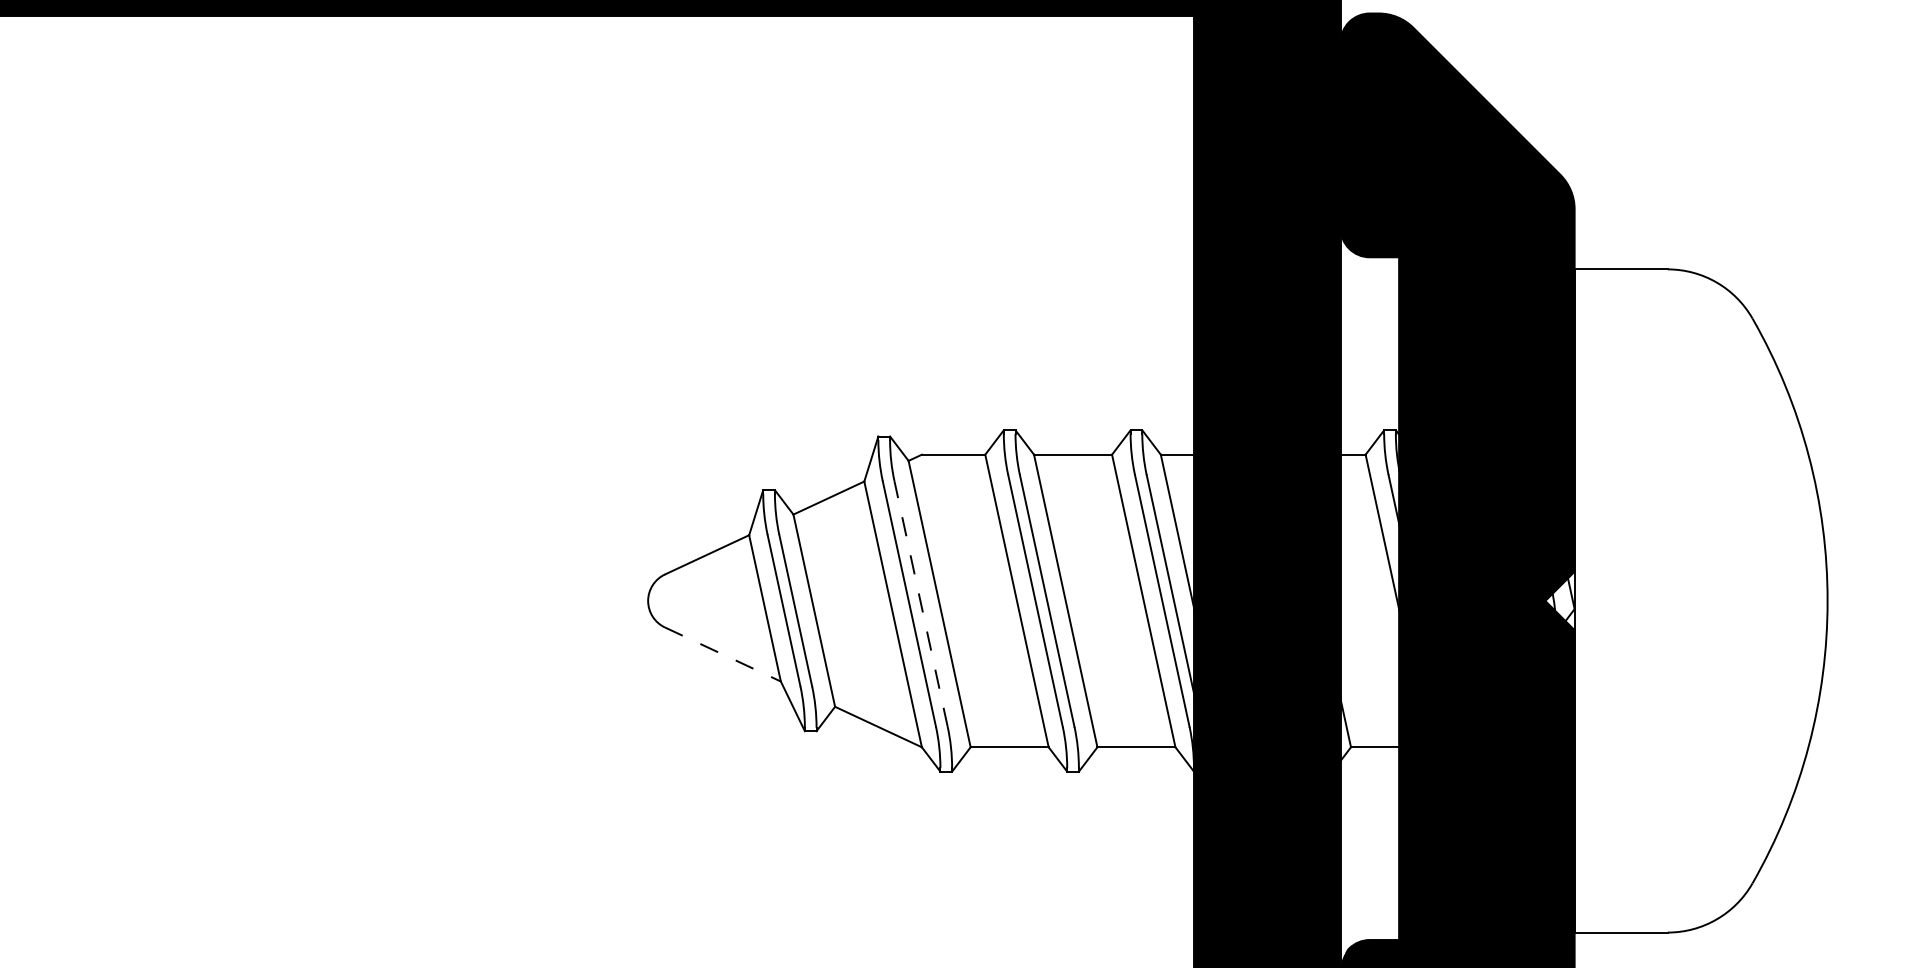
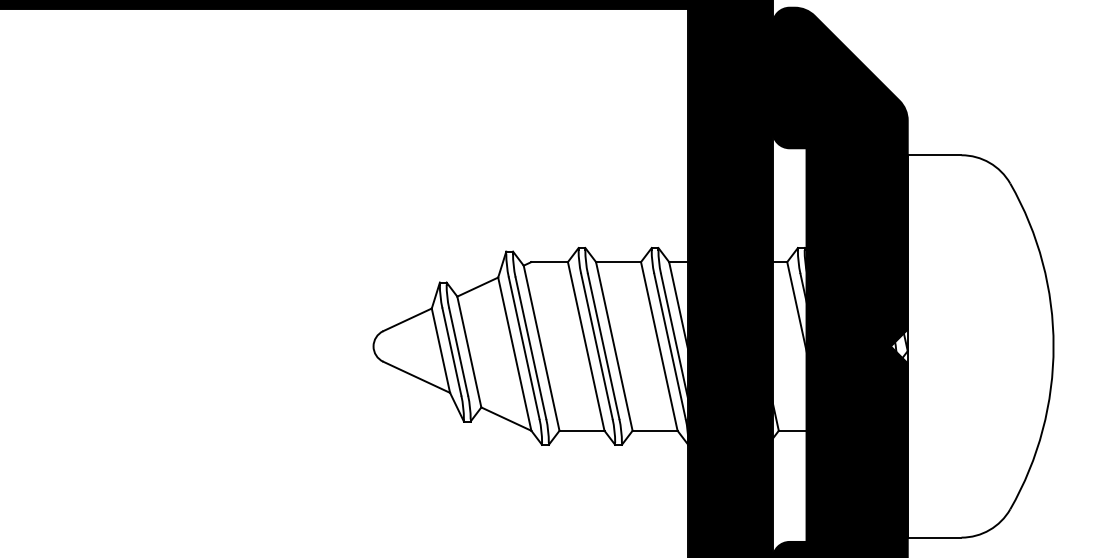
line: (920, 602) -> (530, 347), dashed -> solid
line: (722, 654) -> (416, 377), dashed -> solid

